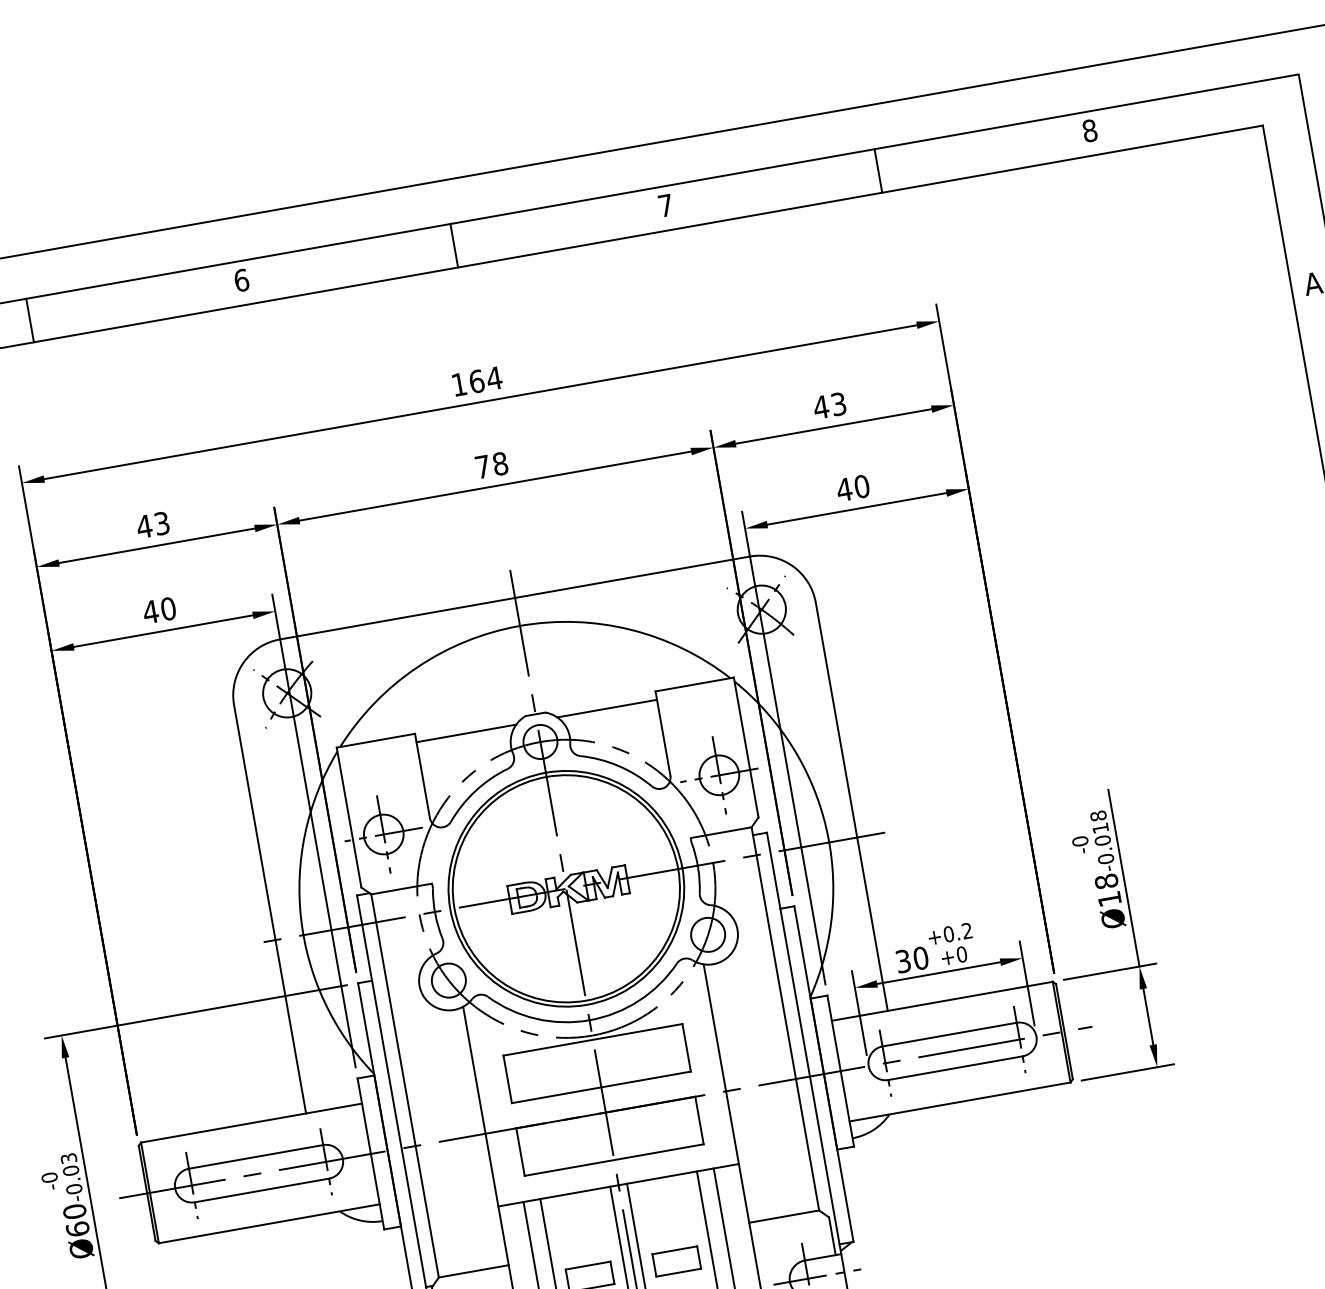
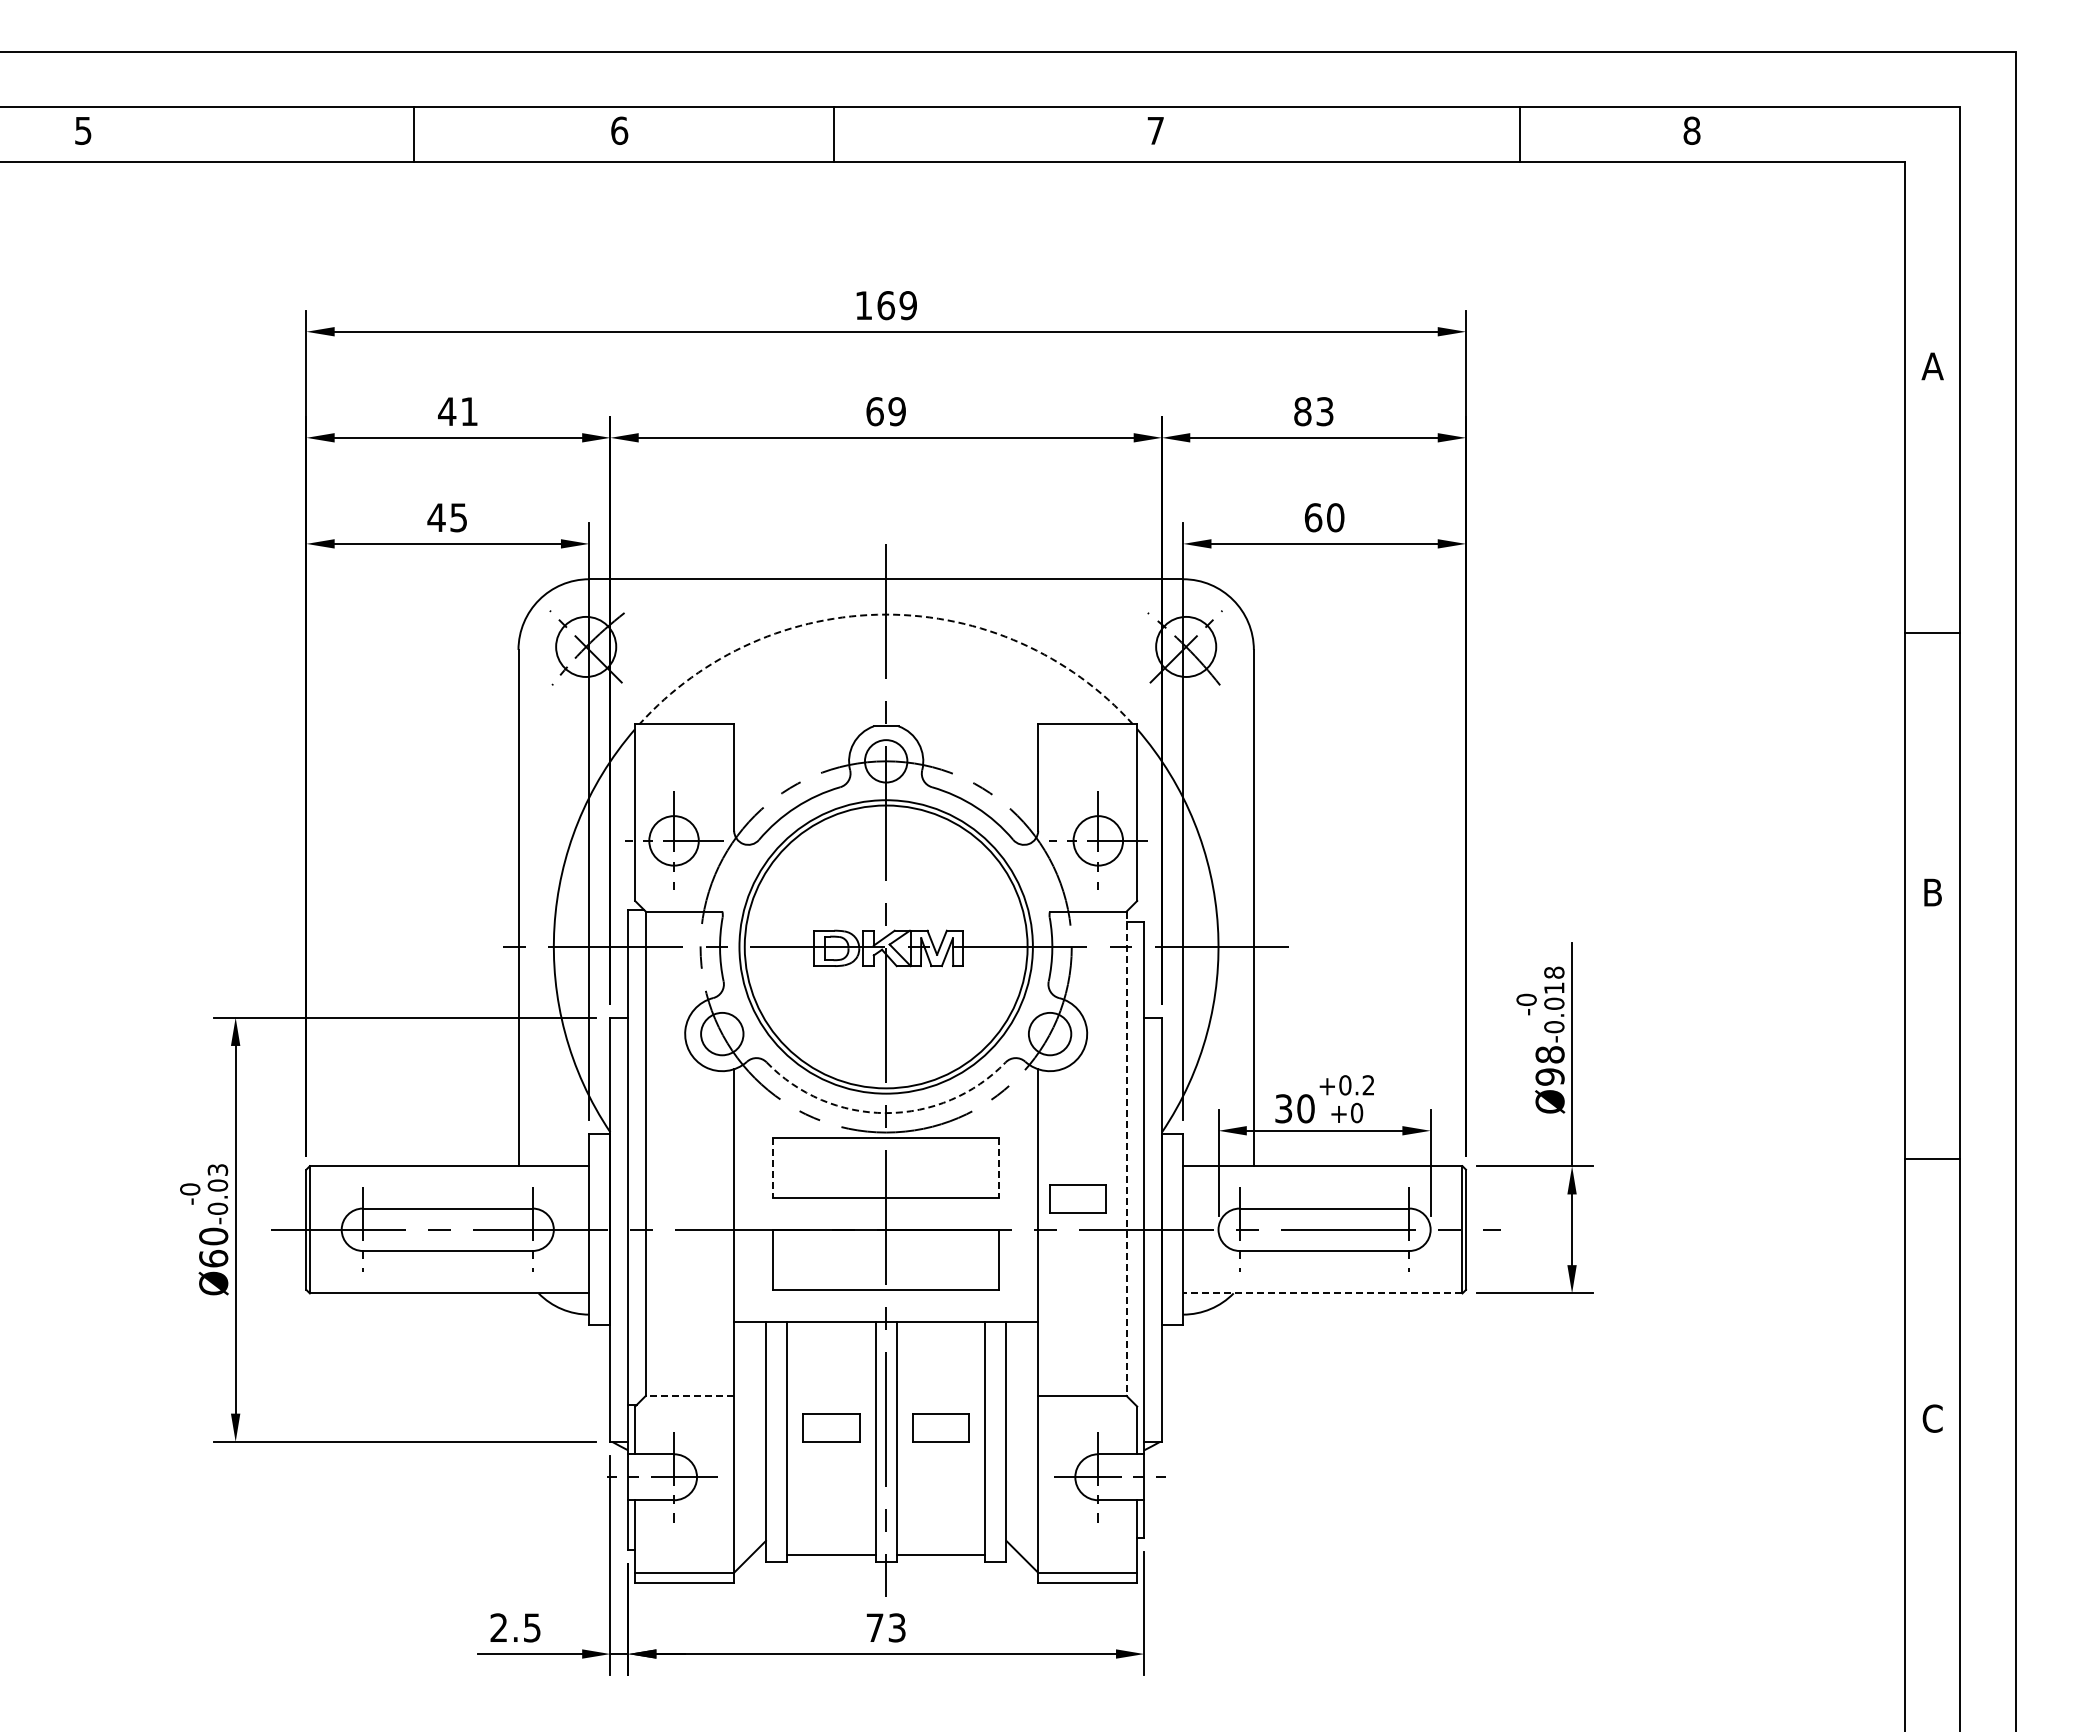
line: (877, 170) -> (1519, 133), moved
line: (453, 245) -> (833, 133), moved
line: (29, 319) -> (413, 133), moved
text: (494, 378) -> (908, 305), 164 -> 169
text: (820, 407) -> (1302, 411), 43 -> 83
text: (491, 465) -> (885, 411), 78 -> 69
text: (844, 489) -> (1313, 517), 40 -> 60
text: (162, 523) -> (469, 411), 43 -> 41
text: (168, 608) -> (458, 517), 40 -> 45
arc: (520, 625) -> (886, 614), solid -> dashed
line: (607, 708) -> (975, 734), removed
line: (466, 733) -> (797, 734), removed
text: (1109, 898) -> (1549, 1076), Ø18 -> Ø98
line: (785, 1019) -> (1126, 1154), solid -> dashed
arc: (589, 1020) -> (886, 1113), solid -> dashed
line: (686, 1048) -> (999, 1168), solid -> dashed
part: (752, 1061) -> (1077, 1198), added
line: (508, 1079) -> (773, 1168), solid -> dashed
line: (959, 1102) -> (1322, 1293), solid -> dashed
line: (473, 1271) -> (689, 1395), solid -> dashed

